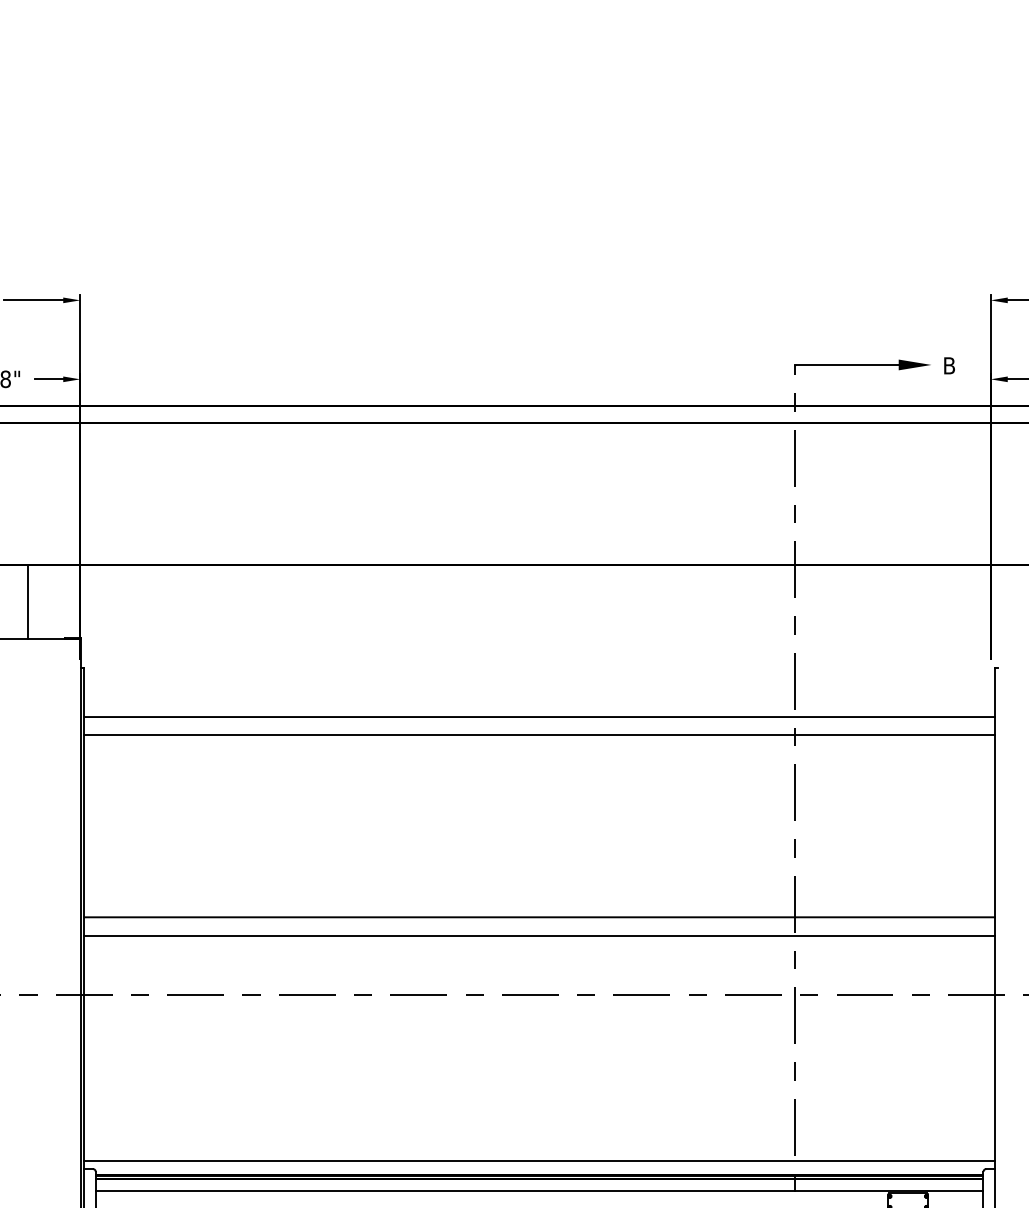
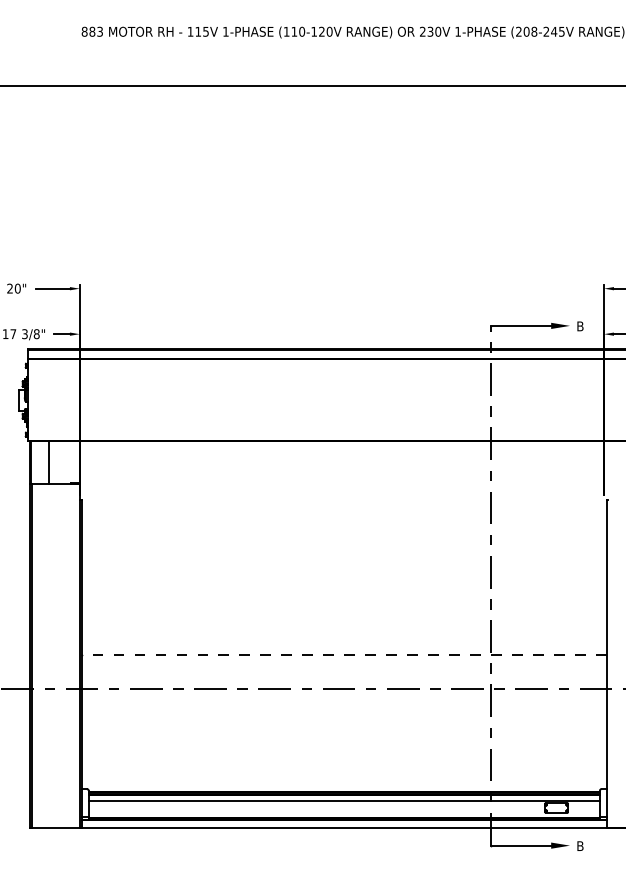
line: (539, 716) -> (344, 528), removed
line: (539, 735) -> (344, 539), removed
line: (539, 918) -> (344, 644), removed
line: (538, 935) -> (343, 654), solid -> dashed
line: (539, 1161) -> (344, 784), removed

